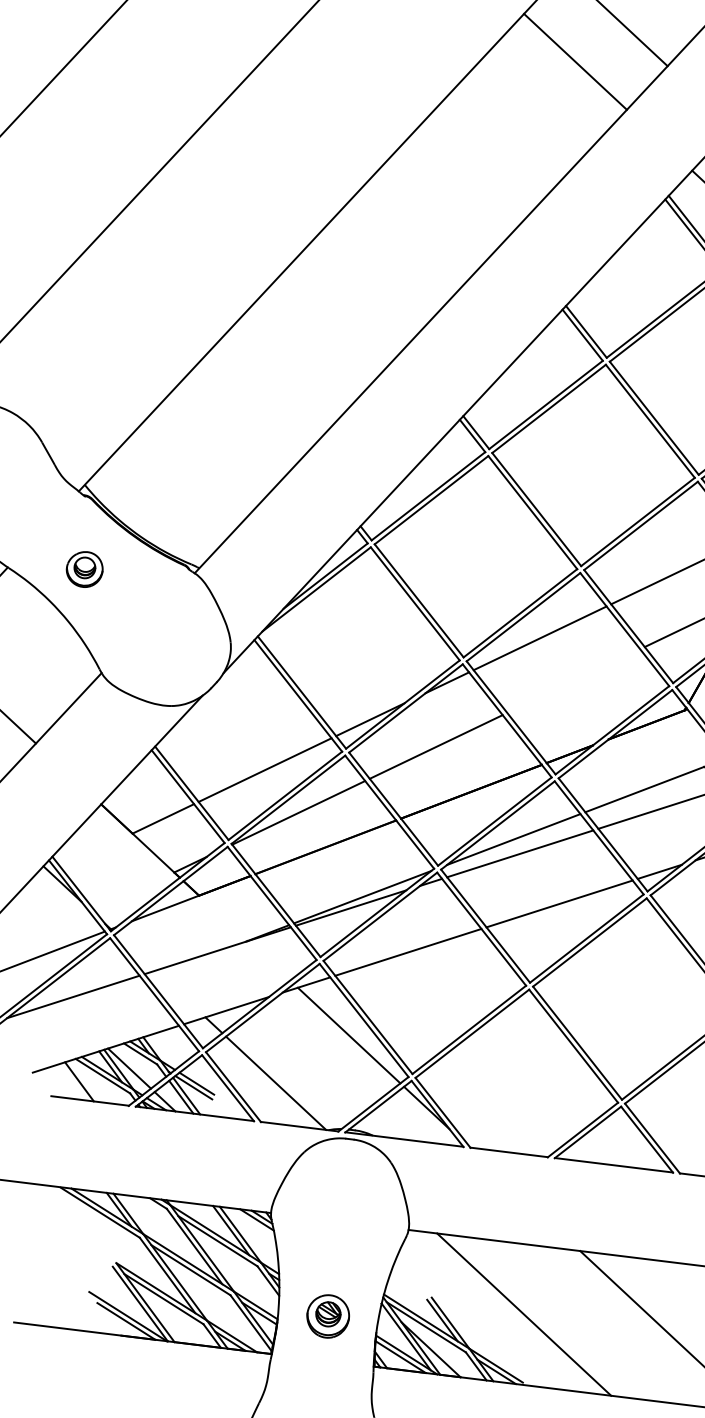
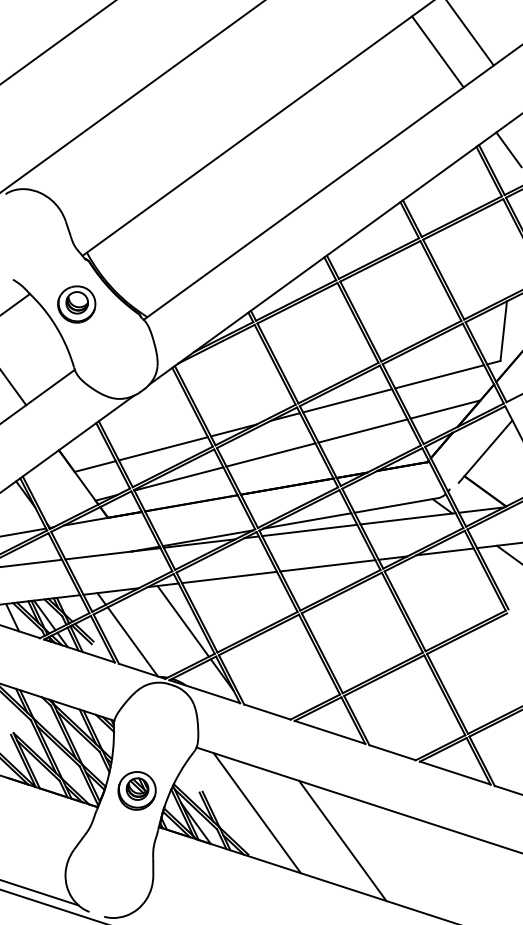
part: (84, 569) -> (76, 304), size x1.67
line: (572, 680) -> (362, 430), added
part: (327, 1315) -> (136, 790), size x1.43

